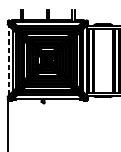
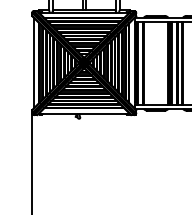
line: (8, 60) -> (33, 62), dashed -> solid

